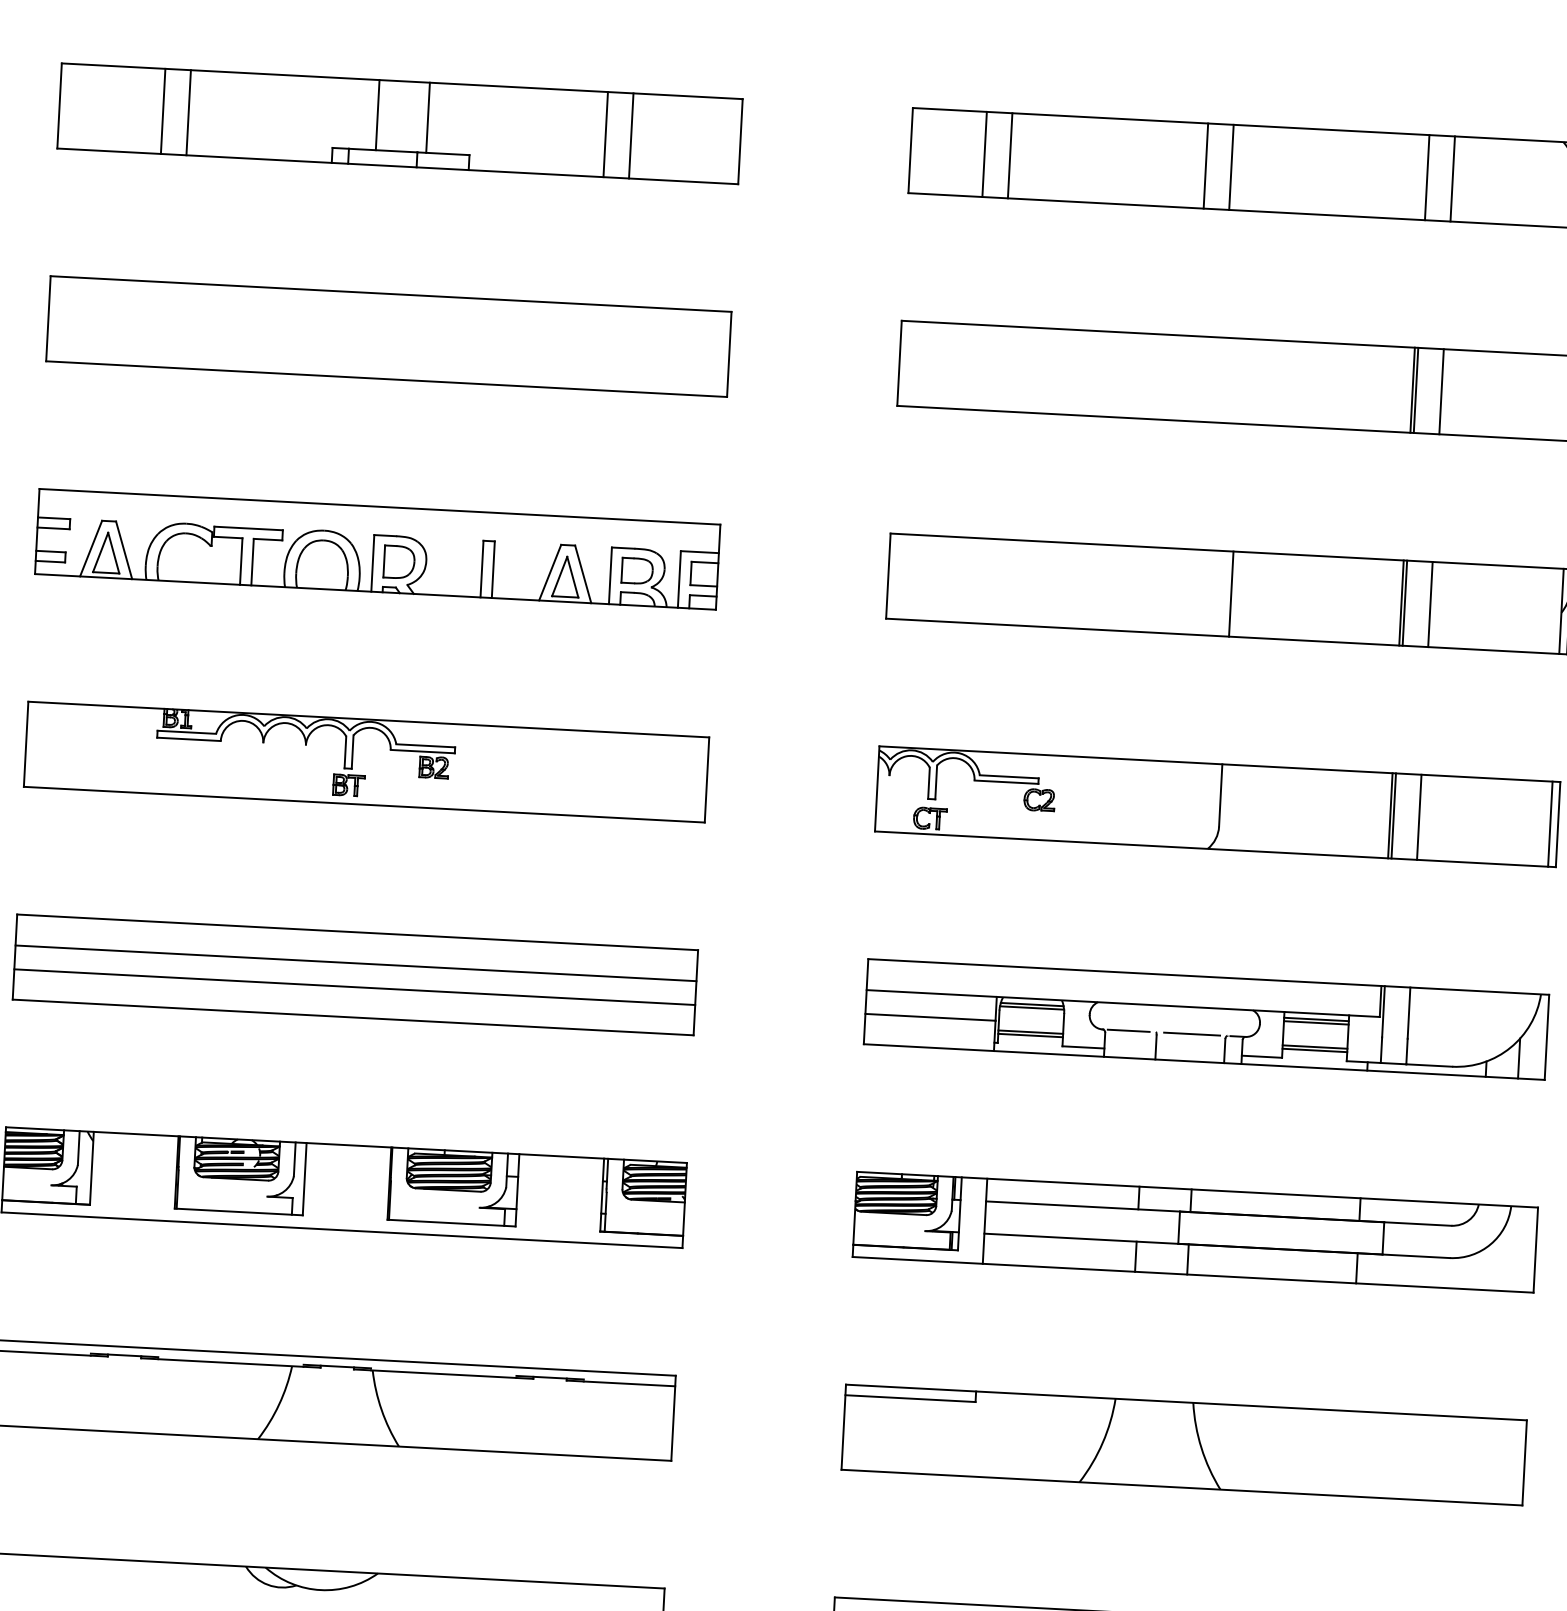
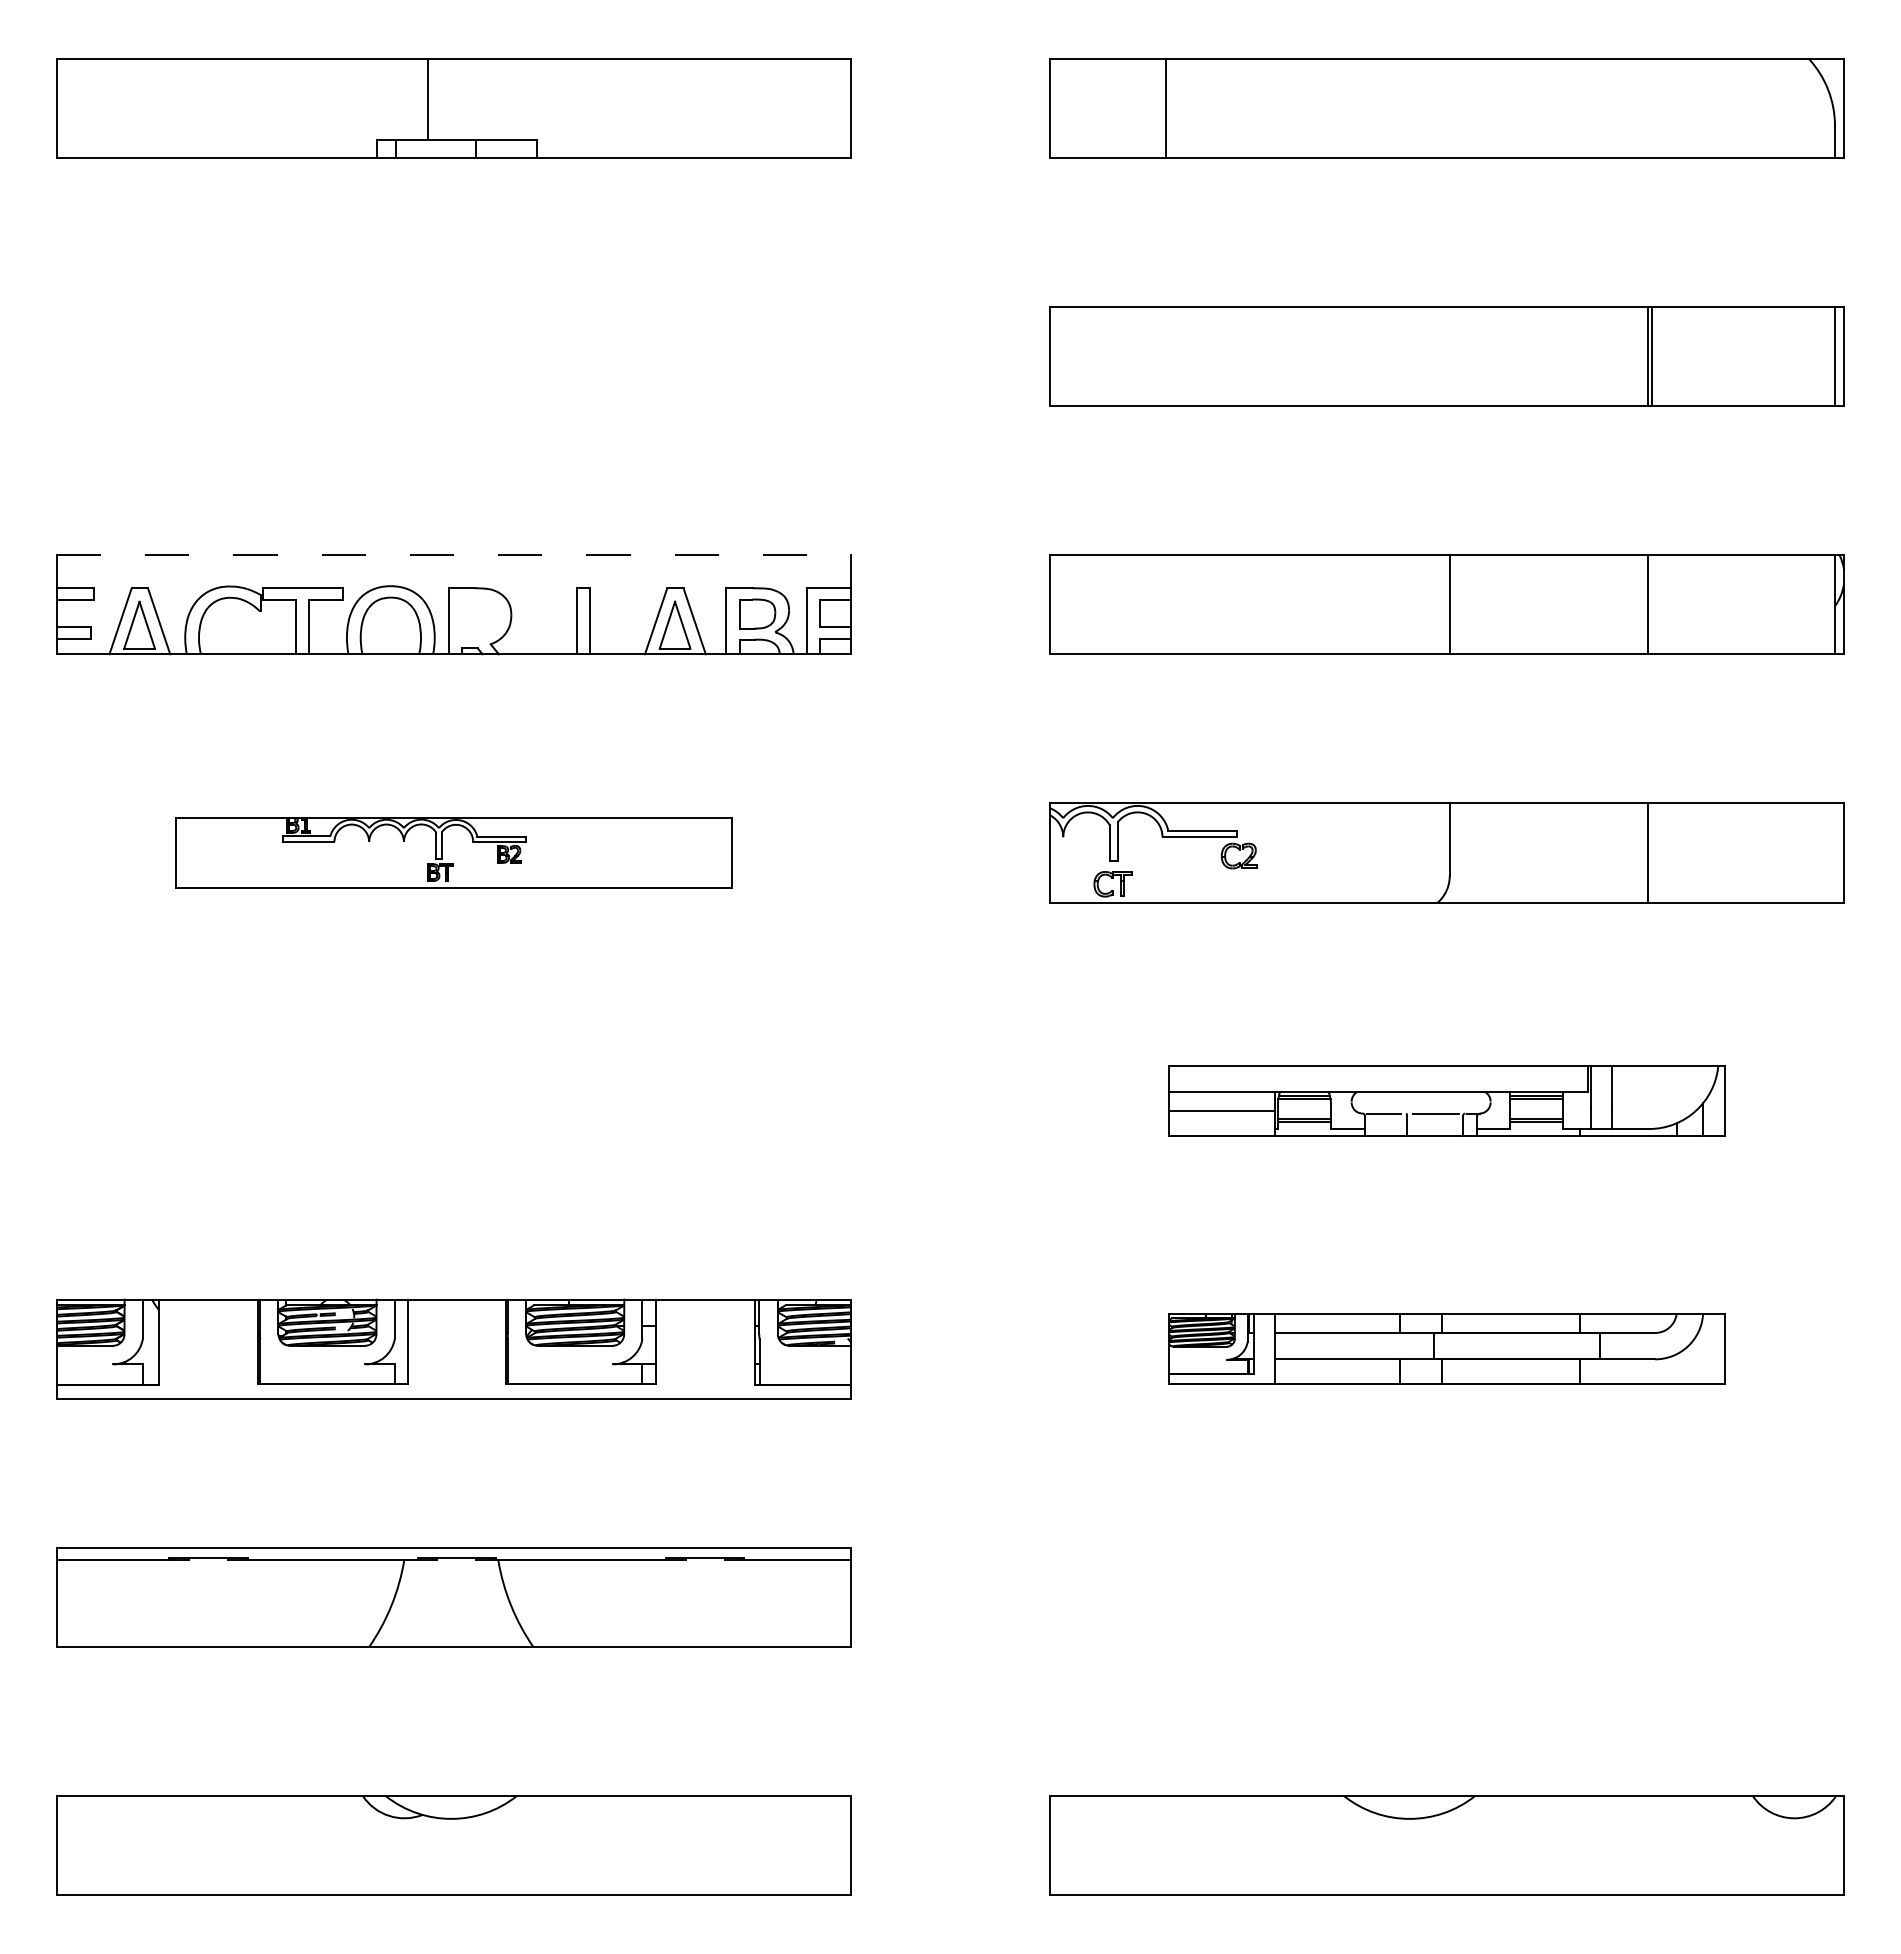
line: (162, 110) -> (177, 107), removed
line: (188, 112) -> (207, 107), removed
line: (428, 117) -> (486, 99), removed
line: (606, 133) -> (694, 107), removed
line: (631, 135) -> (723, 107), removed
line: (985, 153) -> (1136, 107), removed
line: (1206, 165) -> (1394, 107), removed
line: (1231, 166) -> (1423, 107), removed
line: (1427, 177) -> (1652, 107), removed
line: (1453, 178) -> (1682, 107), removed
part: (388, 336) -> (453, 356), removed
line: (1441, 391) -> (1682, 356), removed
line: (380, 507) -> (454, 555), solid -> dashed
part: (398, 561) -> (479, 617), removed
line: (1405, 603) -> (1652, 604), removed
line: (1430, 604) -> (1682, 604), removed
part: (366, 761) -> (453, 852), size x0.7
line: (1393, 815) -> (1652, 852), removed
line: (1419, 816) -> (1682, 852), removed
line: (1550, 823) -> (1835, 852), removed
part: (354, 974) -> (453, 1100), removed
part: (1206, 1018) -> (1446, 1100), size x0.7
part: (1195, 1231) -> (1446, 1348), size x0.7
part: (1183, 1445) -> (1446, 1597), removed

